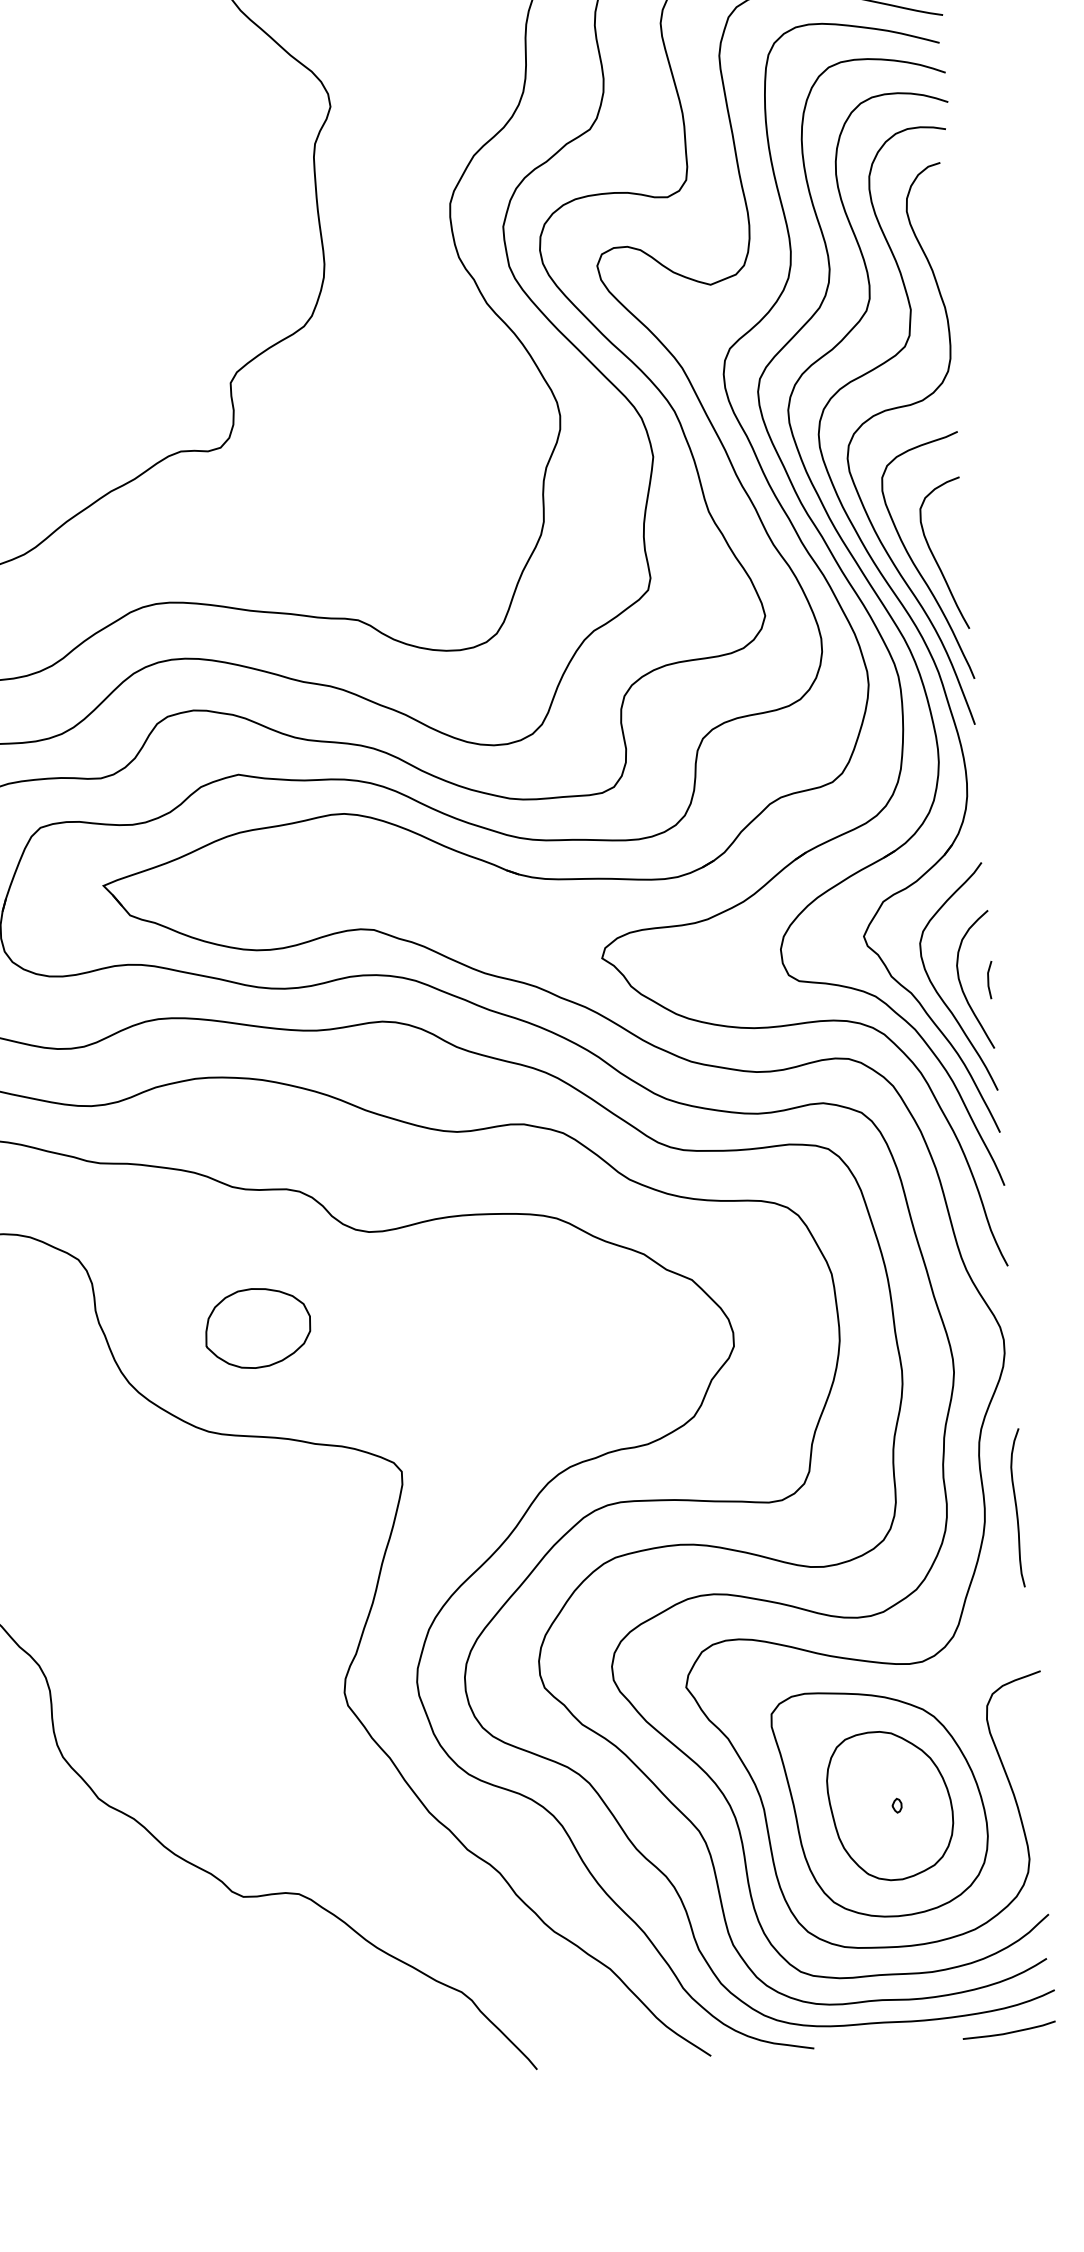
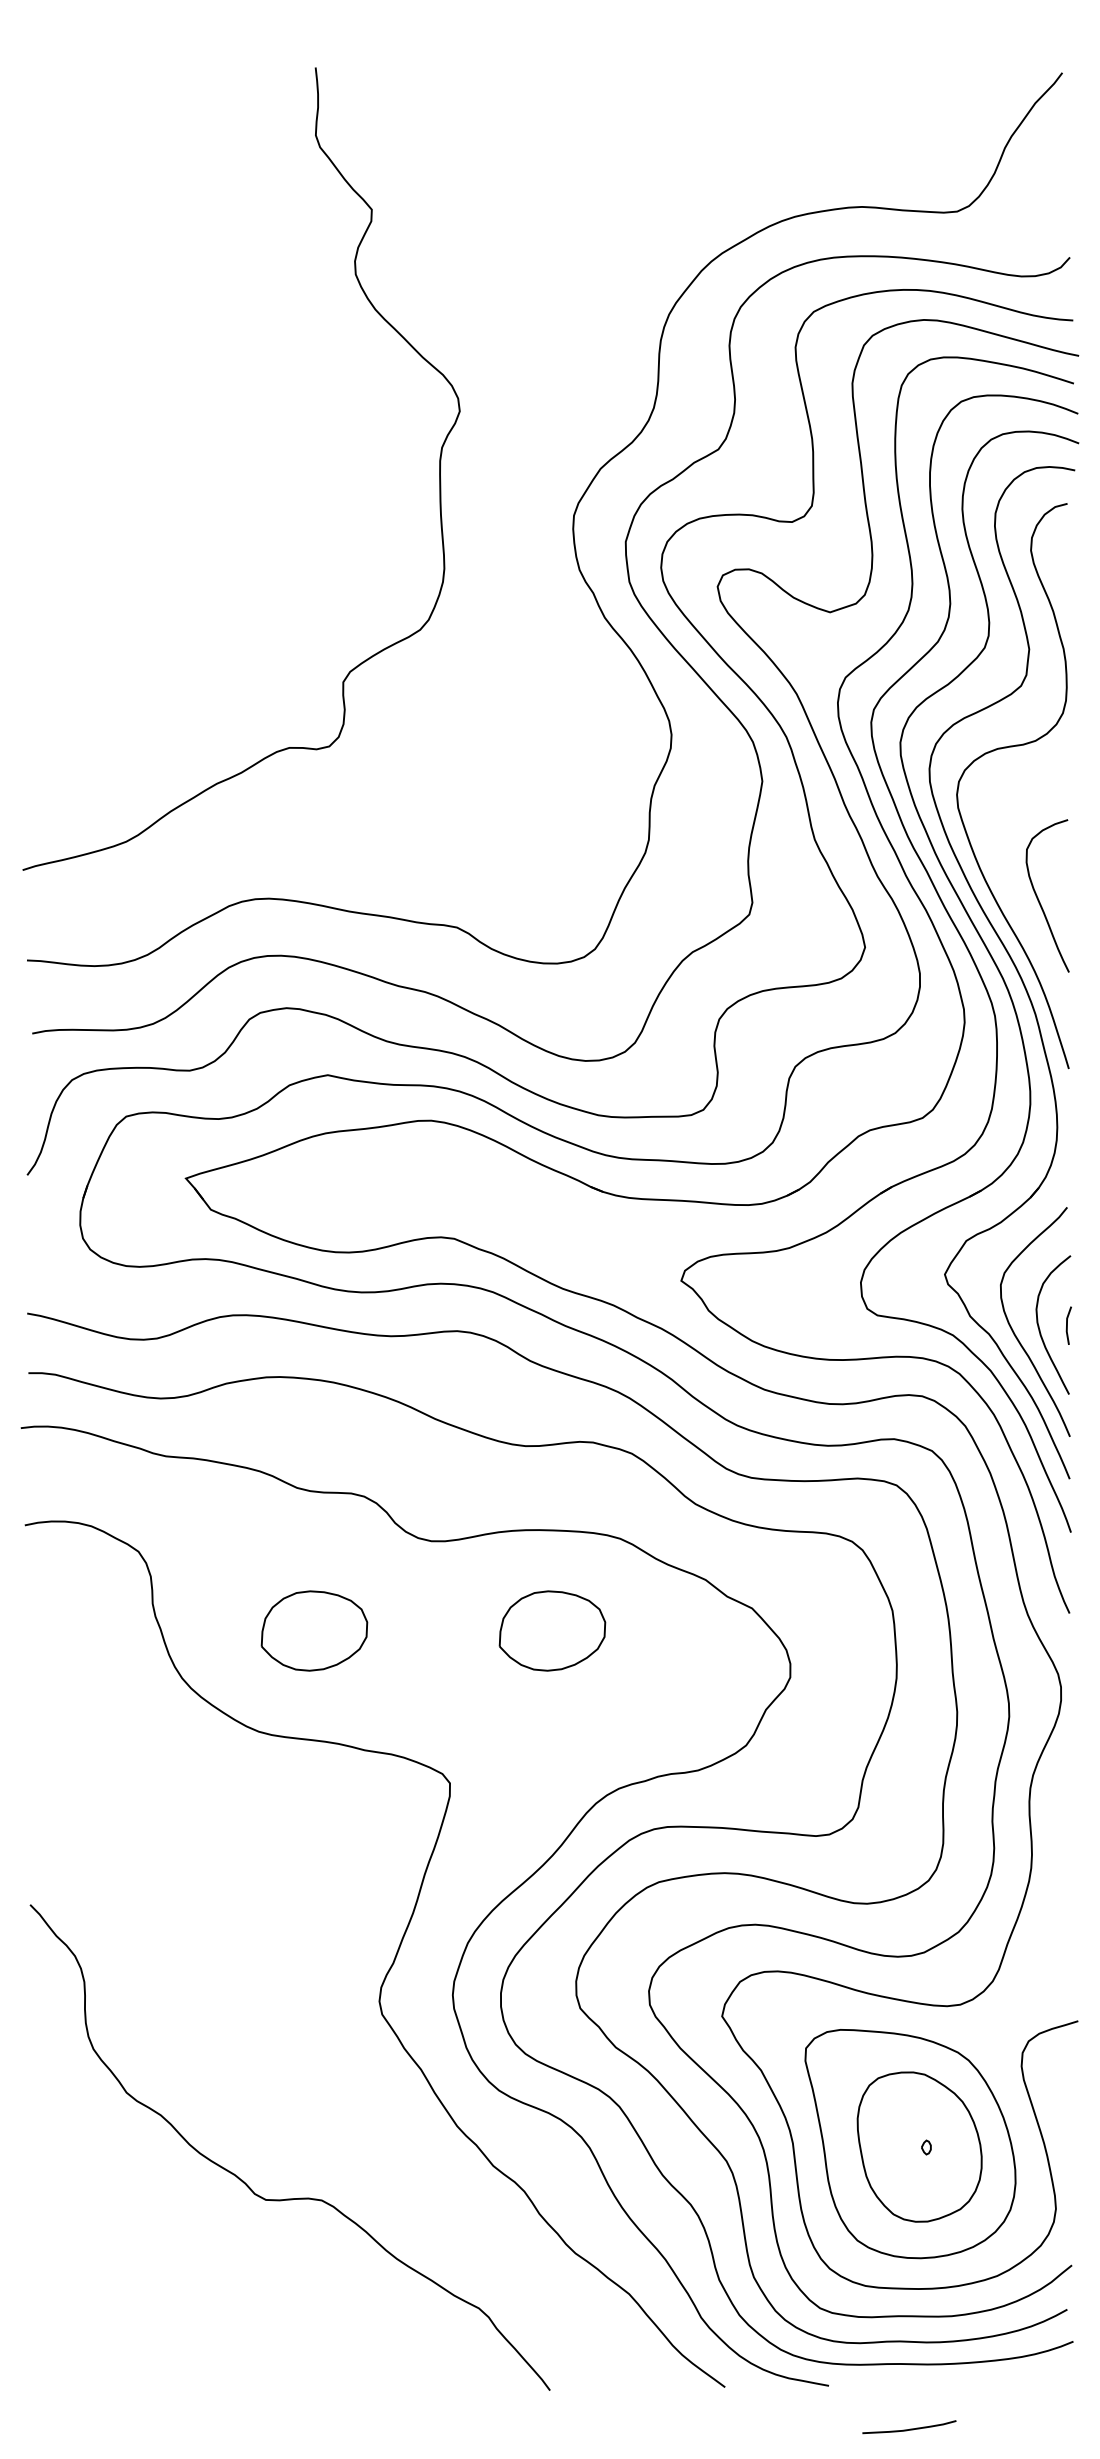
curve: (915, 564) -> (1018, 904), removed
part: (494, 1313) -> (552, 1630), added
curve: (1017, 1508) -> (1064, 1856), removed
curve: (1009, 2031) -> (909, 2428), moved

